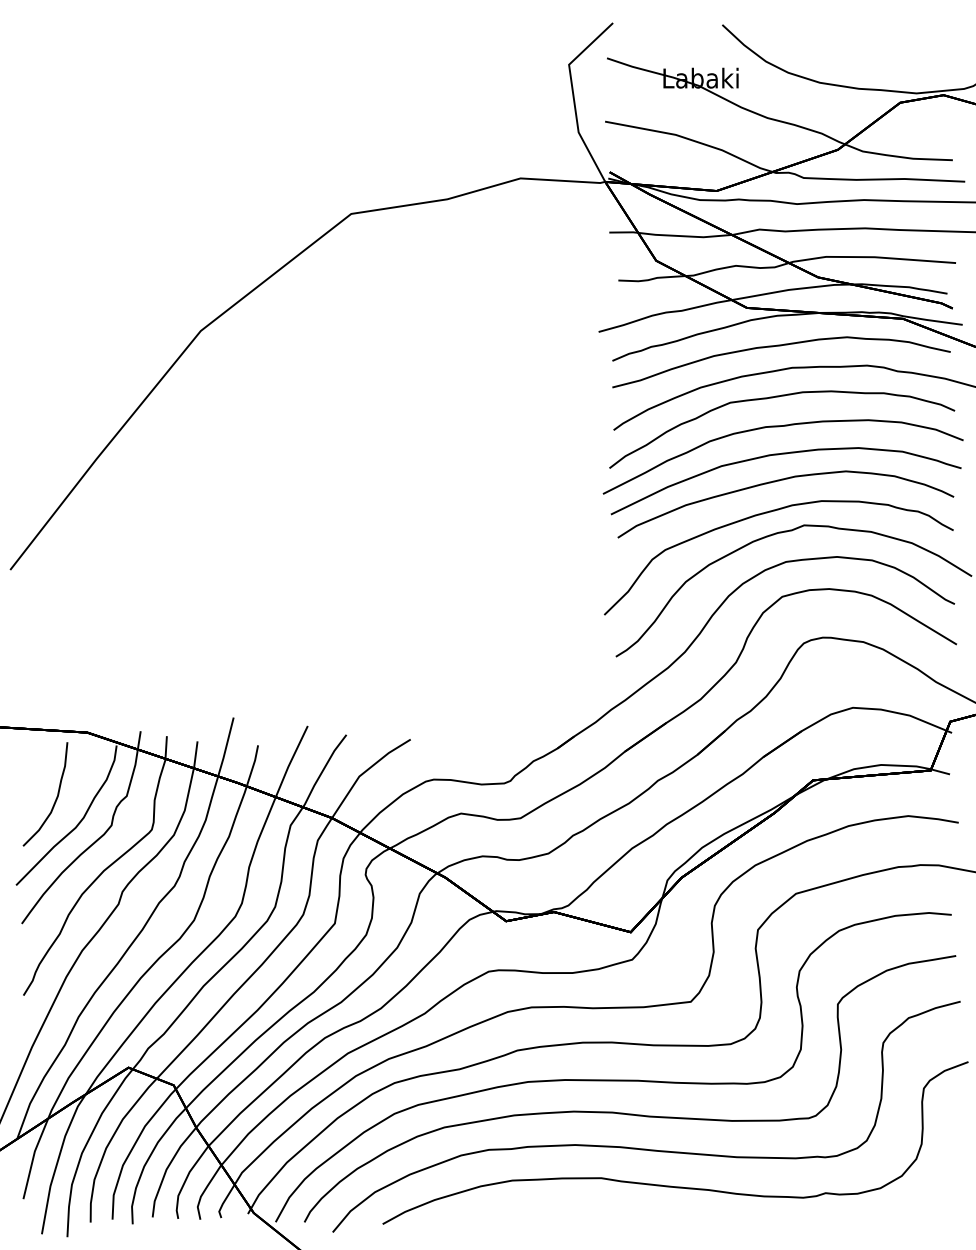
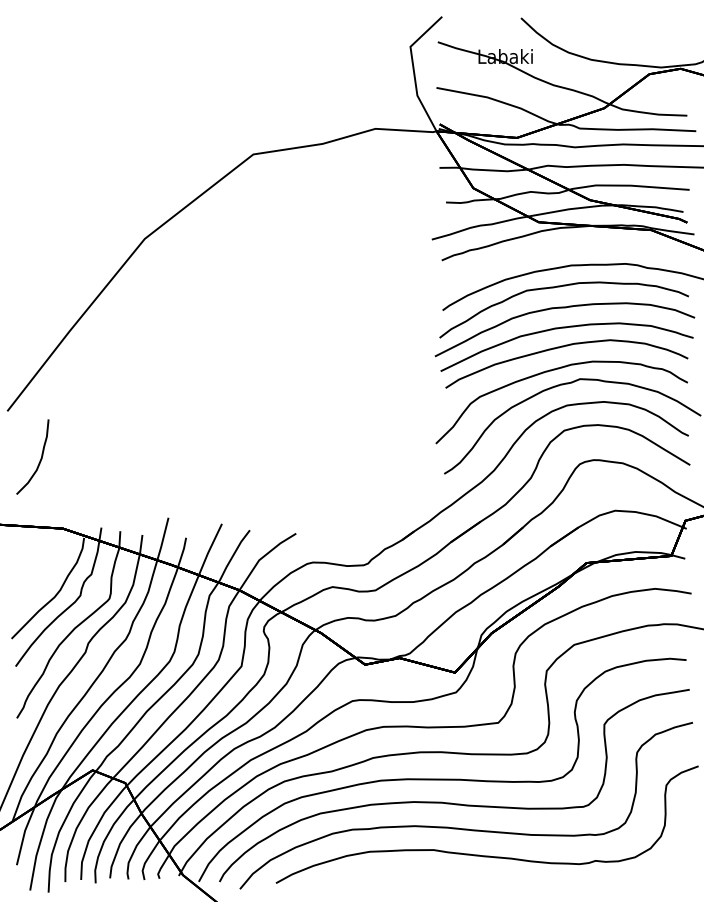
part: (781, 346) -> (563, 250), removed
part: (55, 798) -> (39, 460), moved

